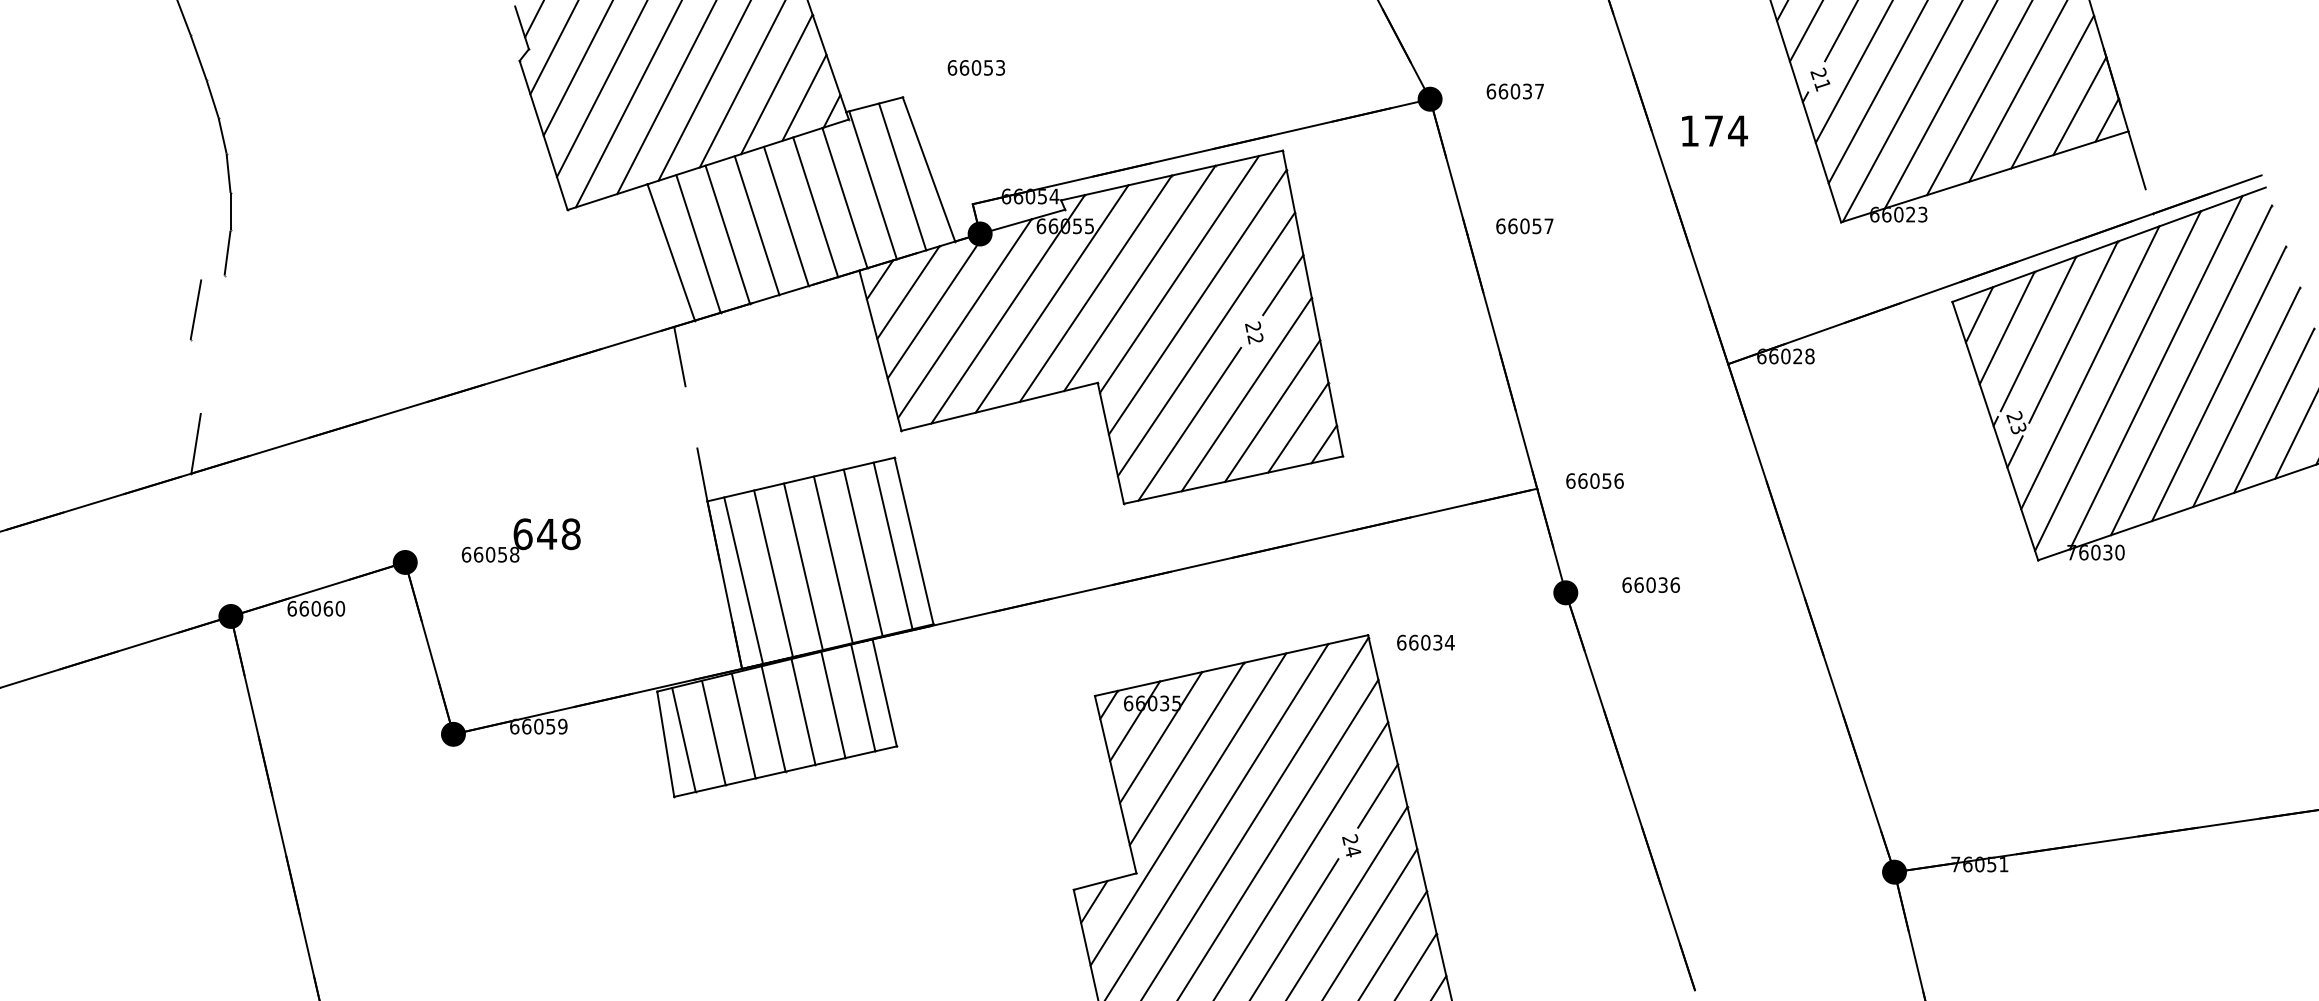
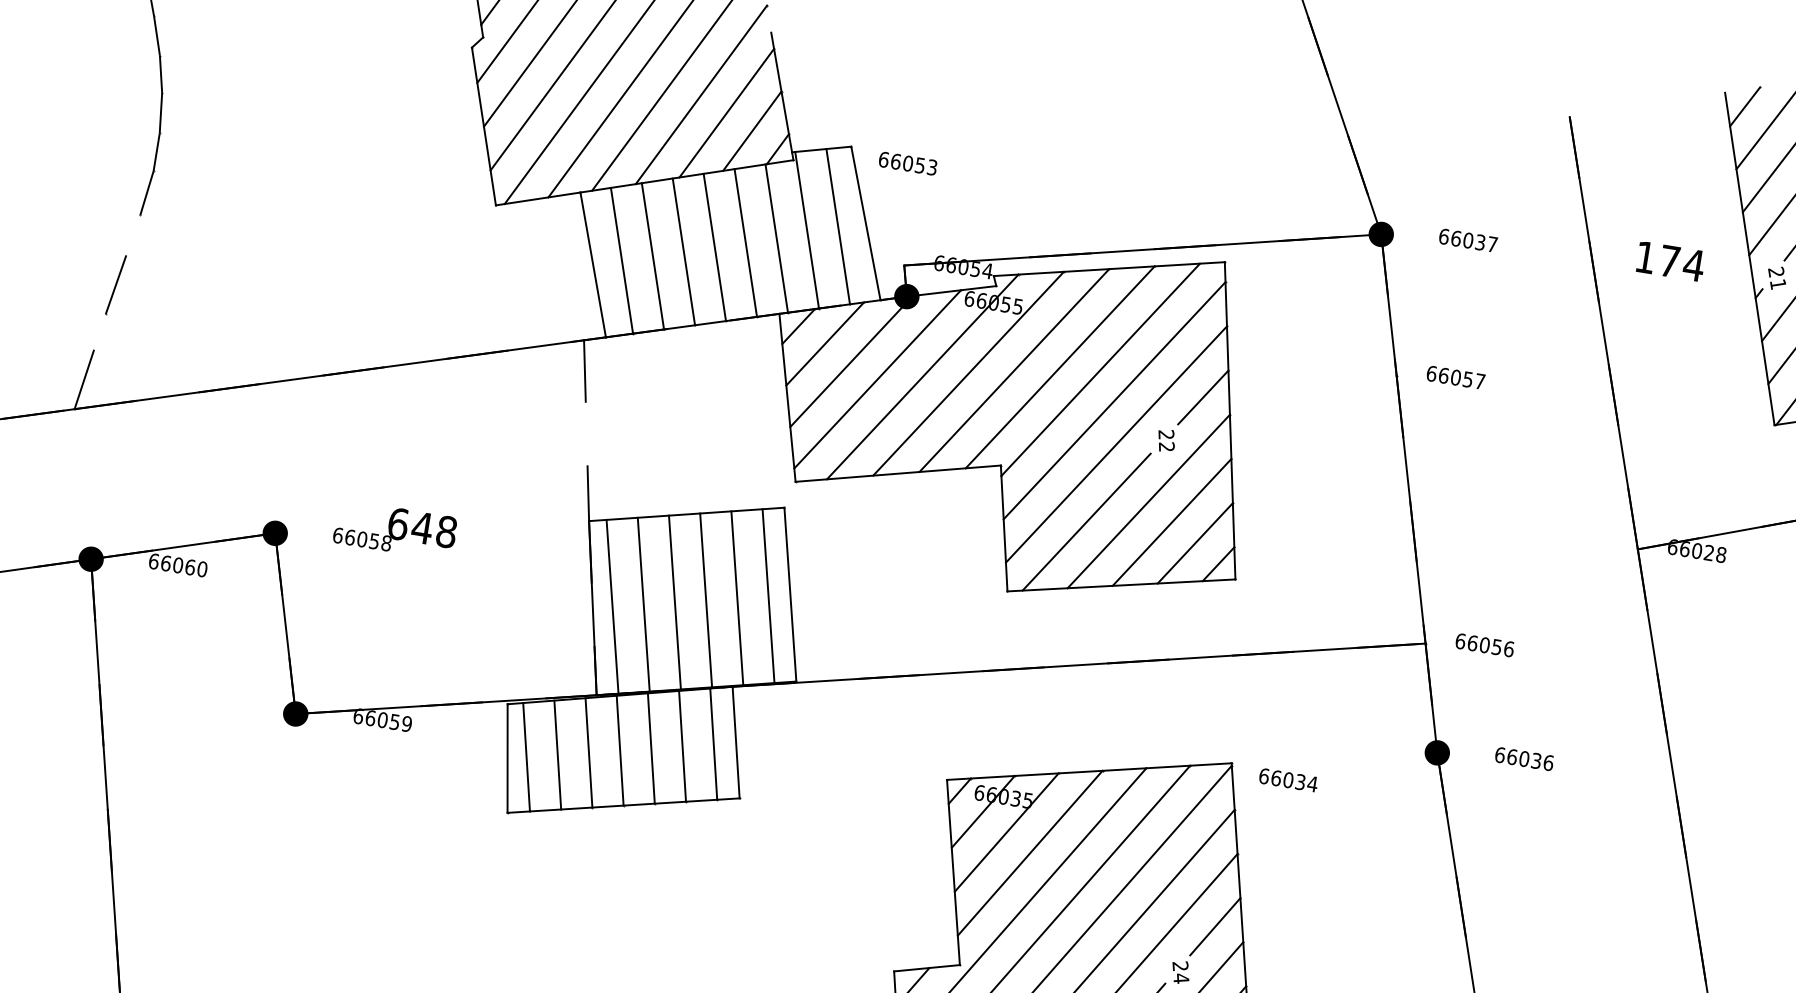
text: (976, 67) -> (908, 163), moved
text: (1714, 130) -> (1670, 260), moved
line: (195, 310) -> (115, 285), moved

